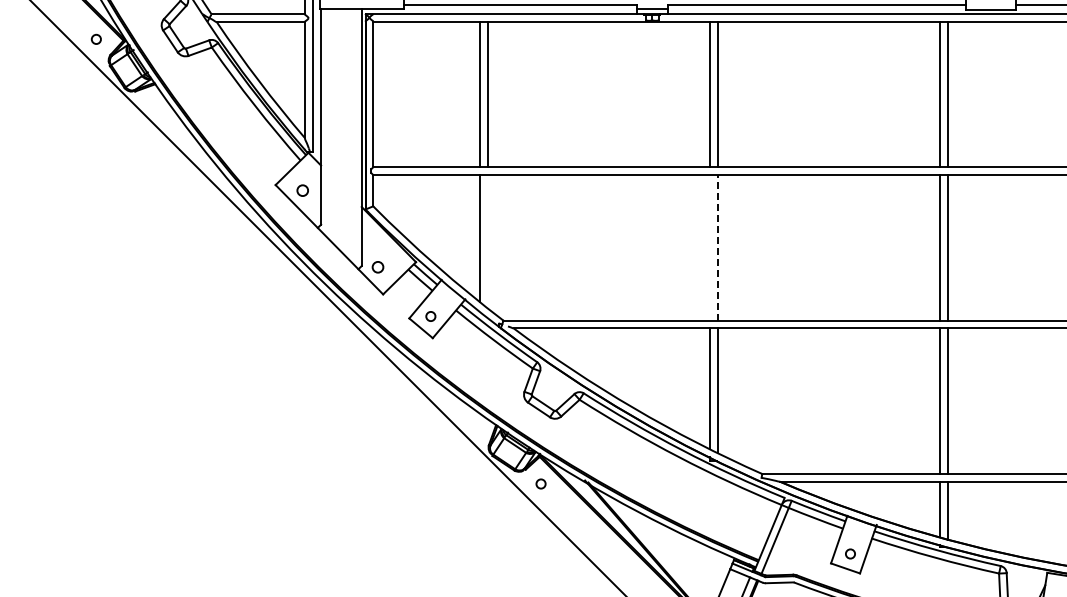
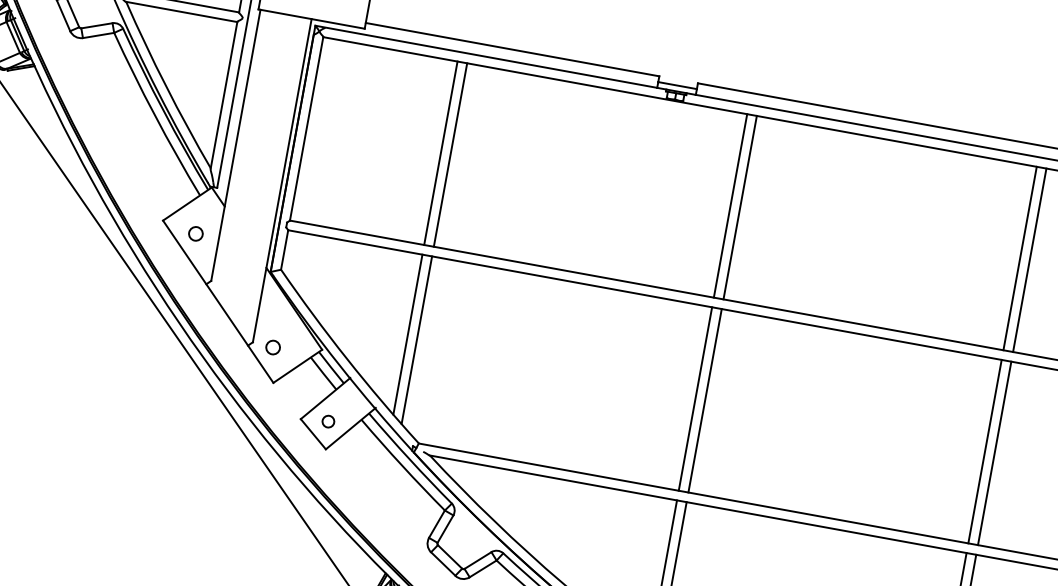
line: (487, 241) -> (416, 340), added
line: (709, 247) -> (694, 398), added
line: (717, 247) -> (705, 400), dashed -> solid

